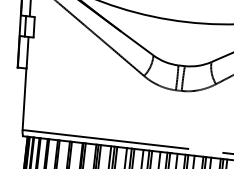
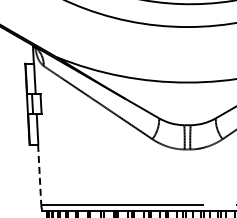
line: (24, 99) -> (39, 174), solid -> dashed

